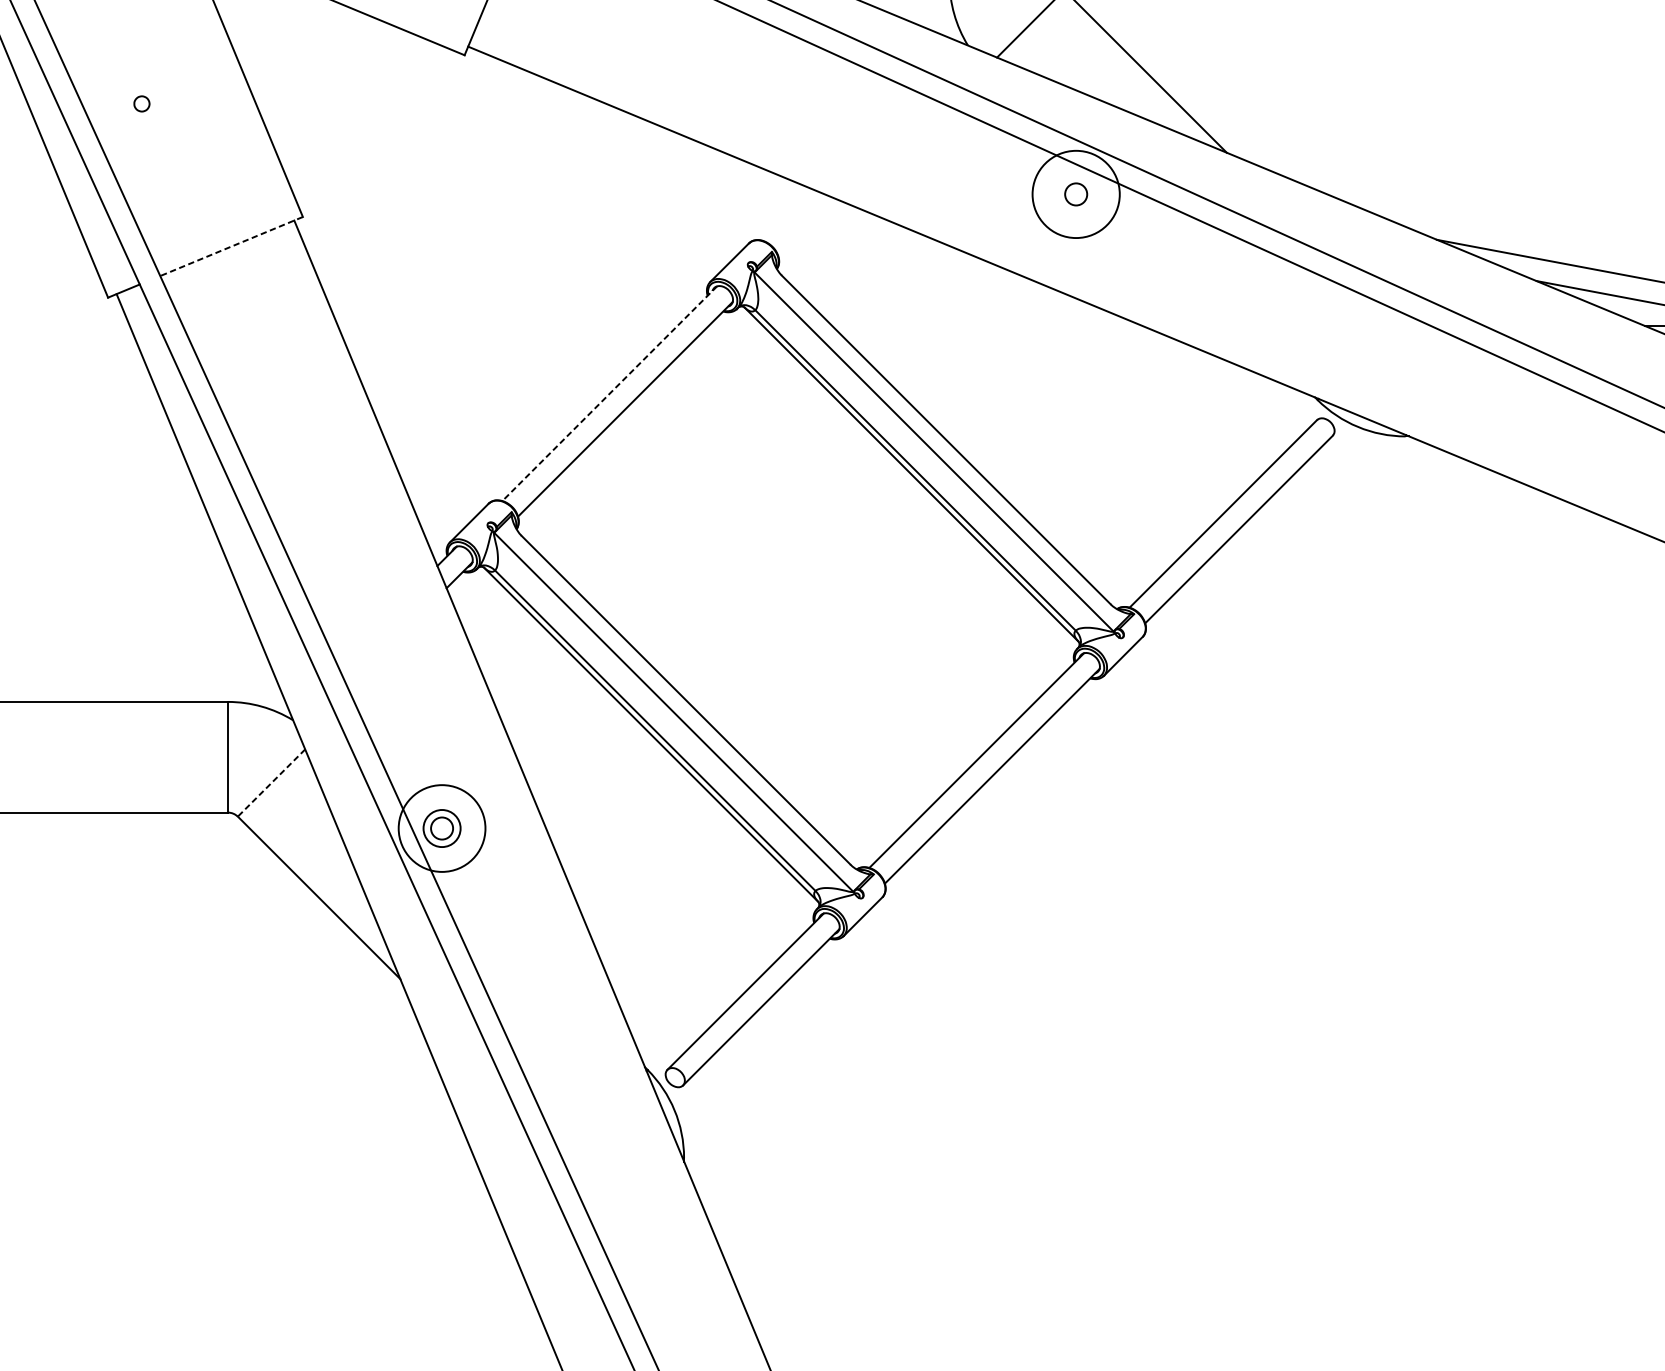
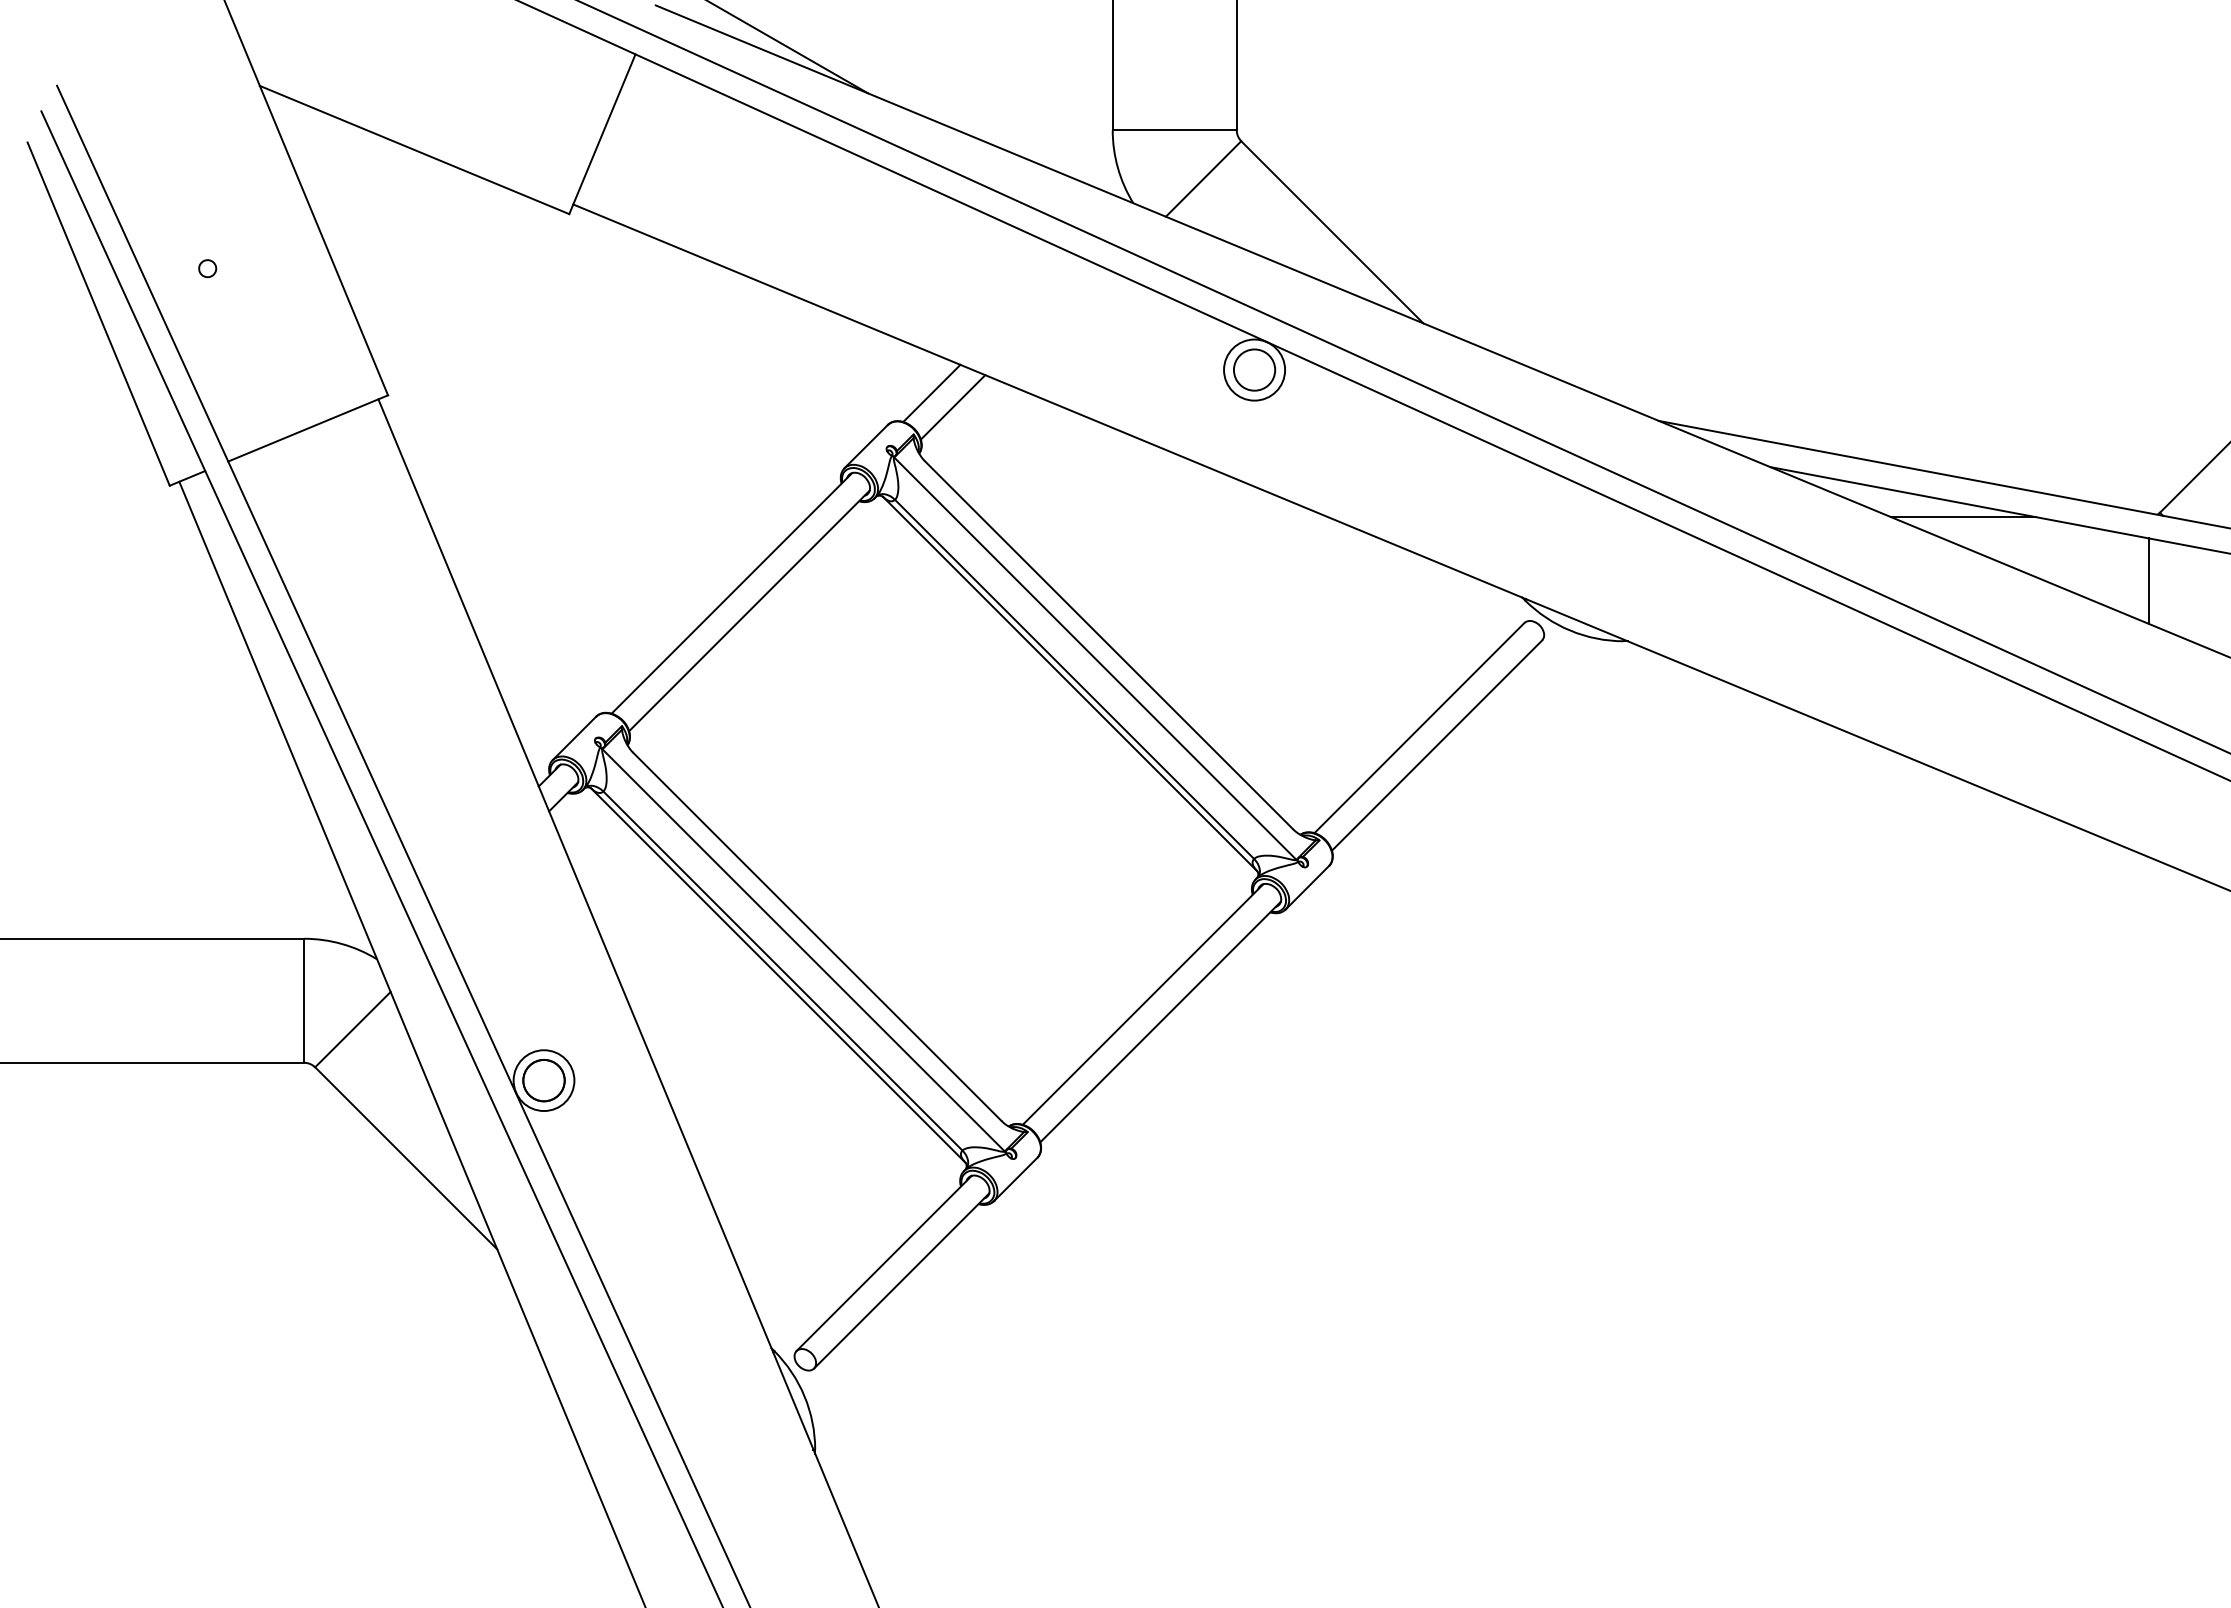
circle: (1076, 193) -> (1254, 369), size x0.62
circle: (1076, 193) -> (1254, 369), size x1.67
line: (787, 215) -> (931, 393), added
line: (806, 227) -> (952, 407), added
line: (231, 246) -> (308, 428), dashed -> solid
line: (609, 393) -> (731, 593), dashed -> solid
line: (271, 782) -> (352, 1029), dashed -> solid
circle: (441, 828) -> (543, 1080), size x0.62
circle: (441, 828) -> (543, 1080), size x1.67

